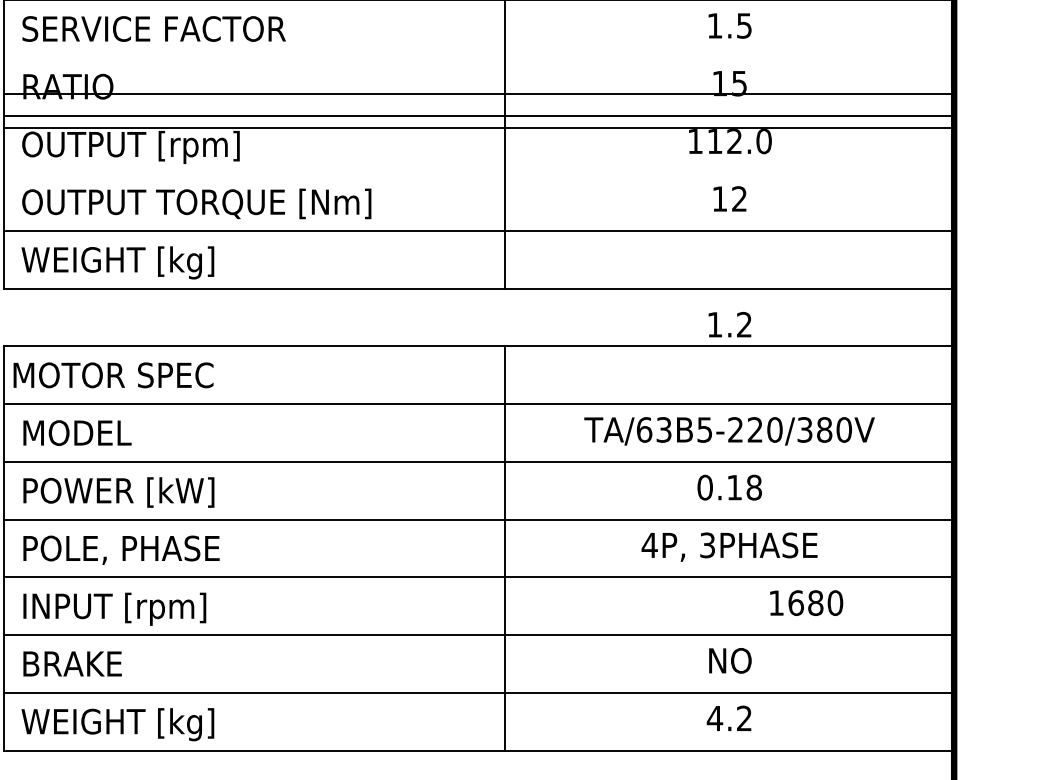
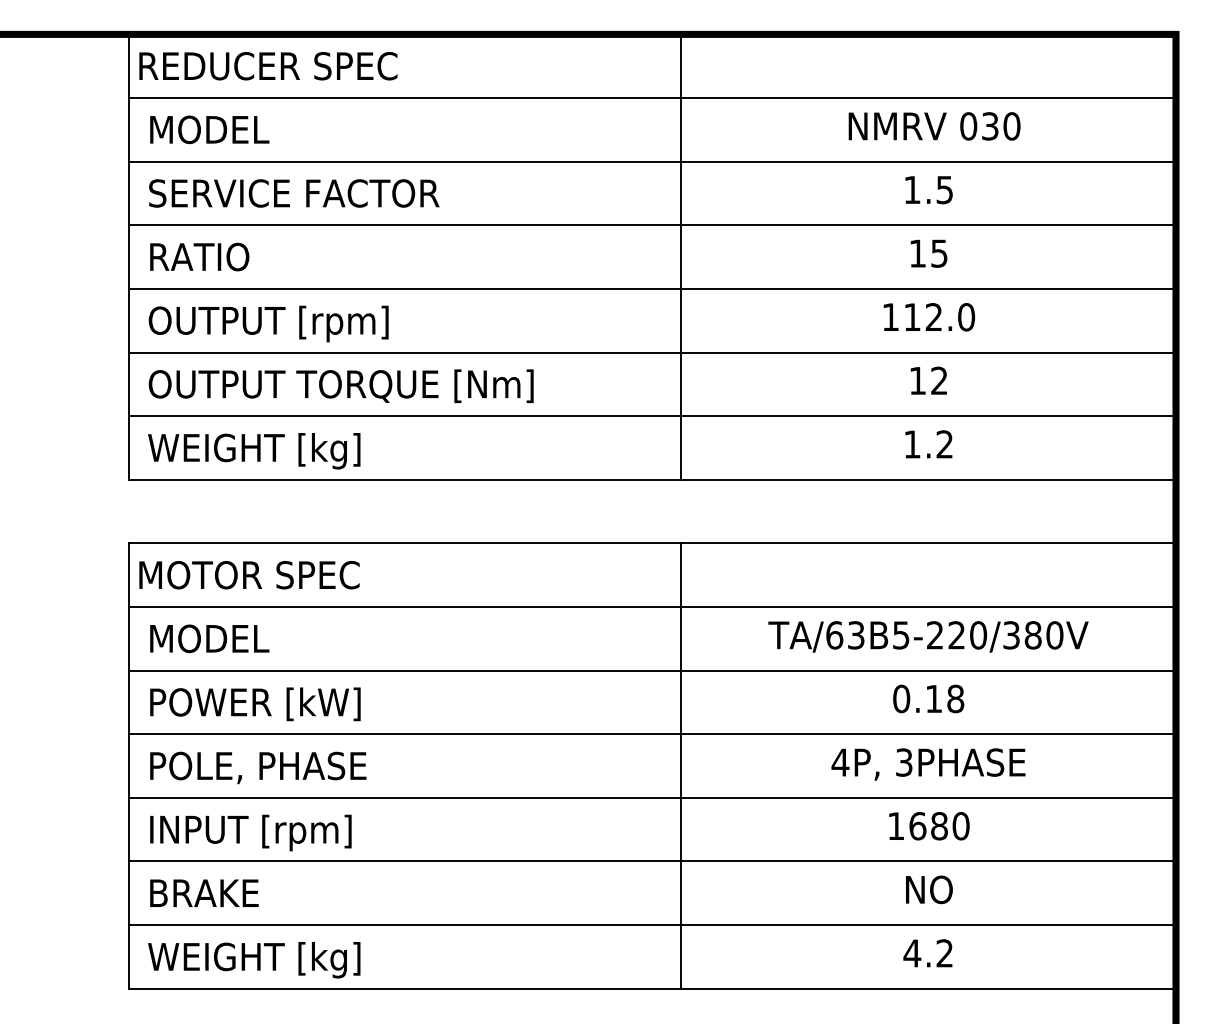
line: (479, 94) -> (652, 225), moved
line: (479, 127) -> (652, 352), moved
text: (729, 324) -> (928, 444), moved
text: (806, 603) -> (929, 826), moved

